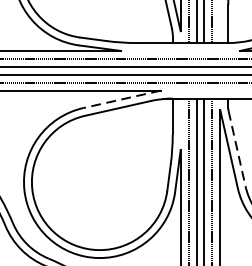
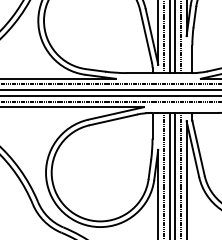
line: (121, 99) -> (115, 113), dashed -> solid
line: (236, 148) -> (198, 148), dashed -> solid

